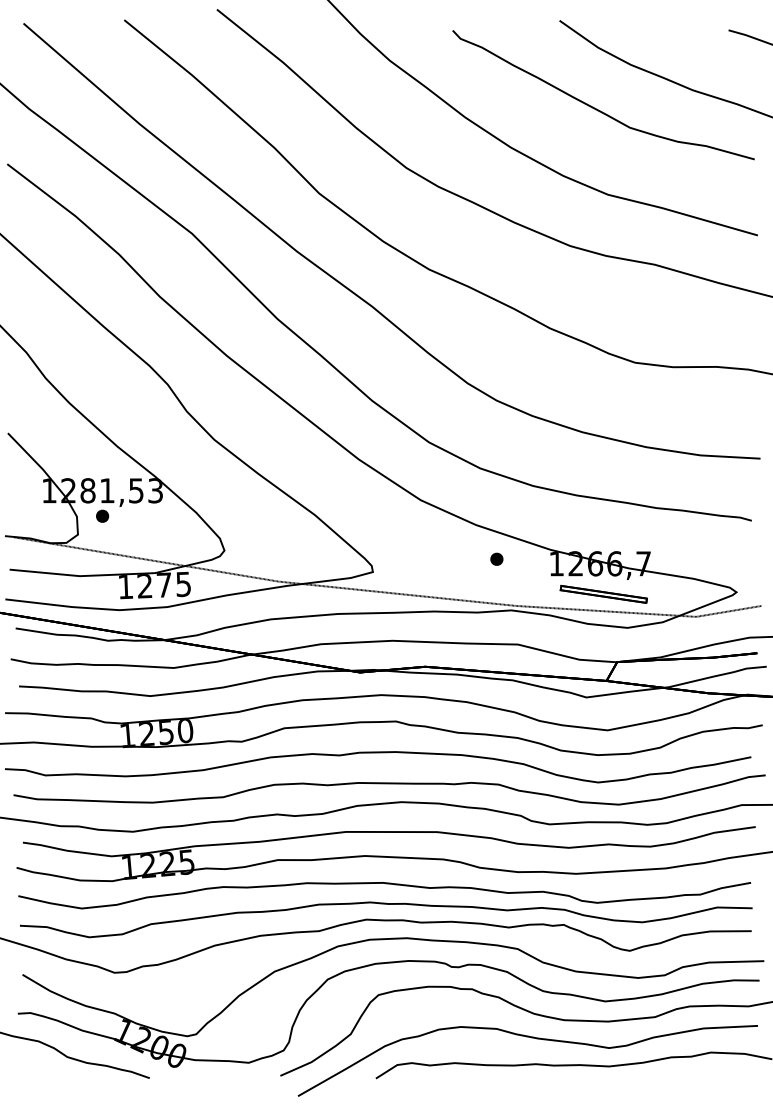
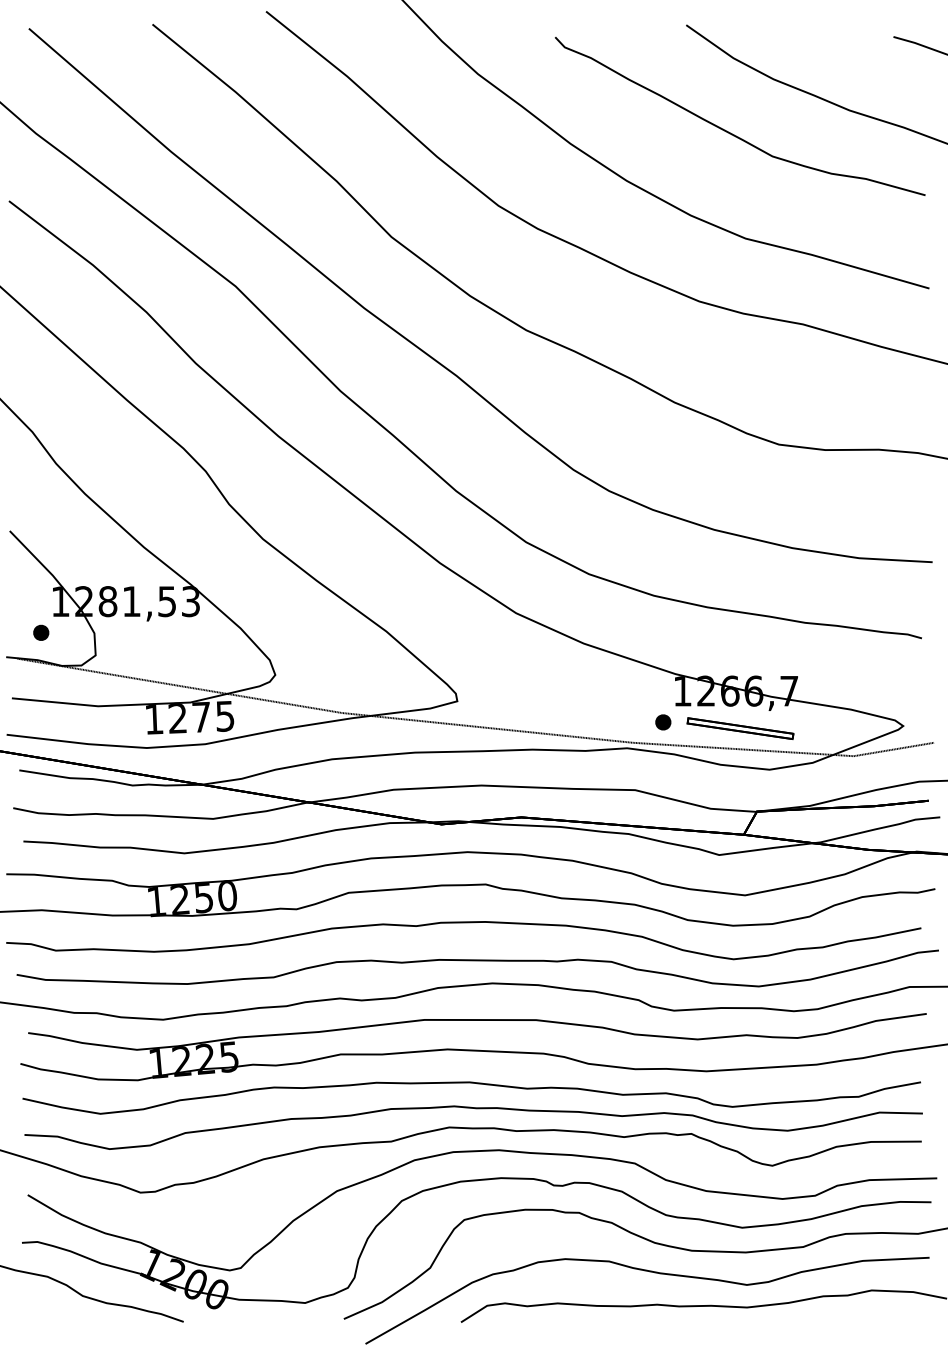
part: (102, 515) -> (41, 631), moved
part: (496, 558) -> (662, 721), moved

